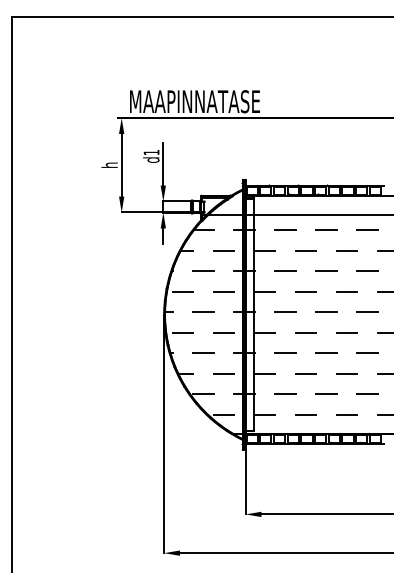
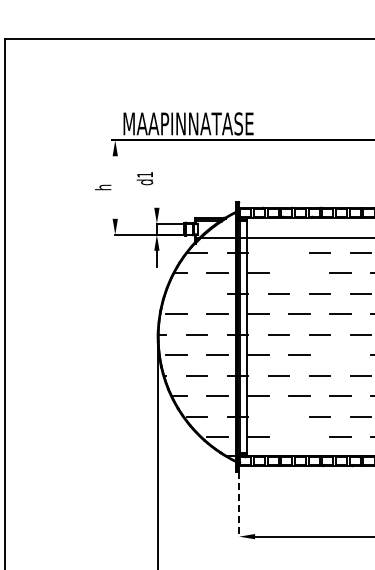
line: (163, 163) -> (157, 185), removed
line: (121, 165) -> (115, 187), removed
line: (285, 229) -> (279, 251), removed
line: (305, 250) -> (299, 272), removed
line: (203, 270) -> (197, 292), removed
line: (346, 332) -> (340, 354), removed
line: (285, 393) -> (279, 415), removed
line: (305, 414) -> (299, 436), removed
line: (245, 481) -> (239, 503), solid -> dashed

